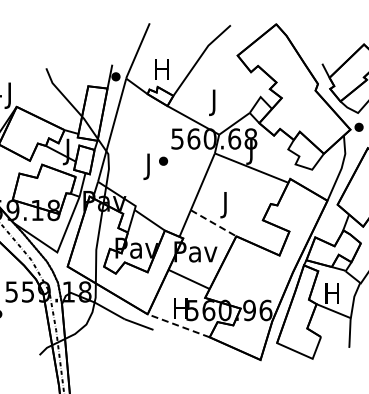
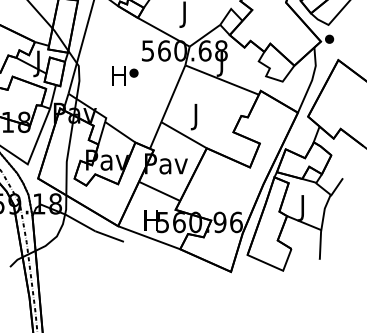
text: (148, 166) -> (118, 78), J -> H
line: (214, 223) -> (184, 135), dashed -> solid
text: (331, 296) -> (301, 208), H -> J
line: (178, 325) -> (148, 237), dashed -> solid

